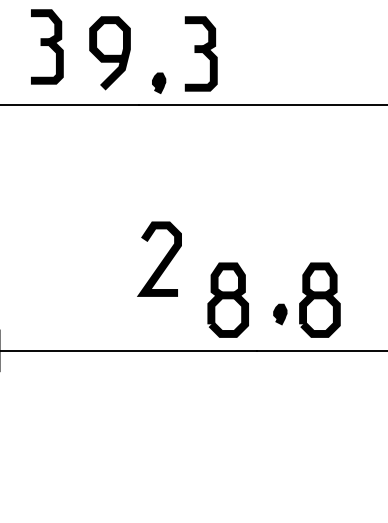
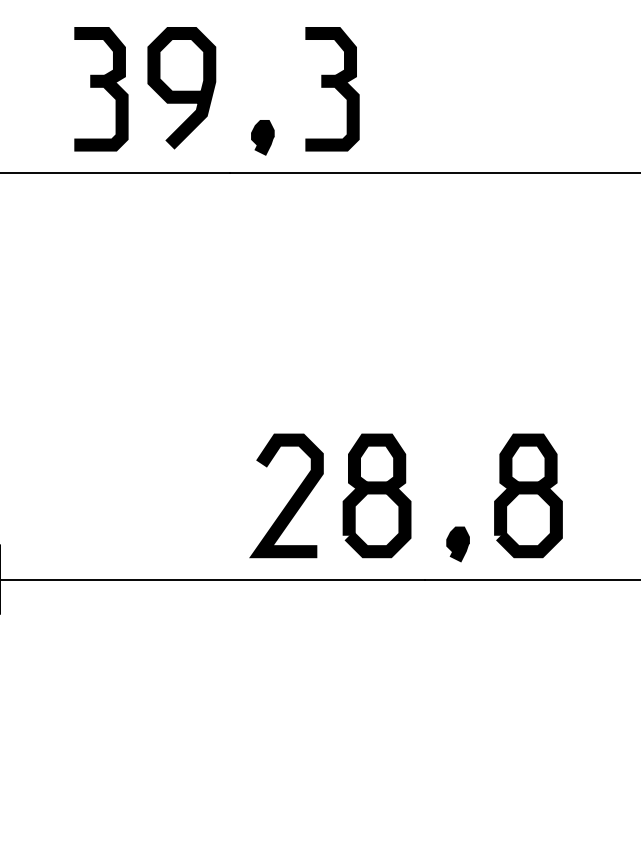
part: (47, 46) -> (101, 88), moved
curve: (162, 259) -> (291, 496), moved
part: (280, 314) -> (458, 544), moved

